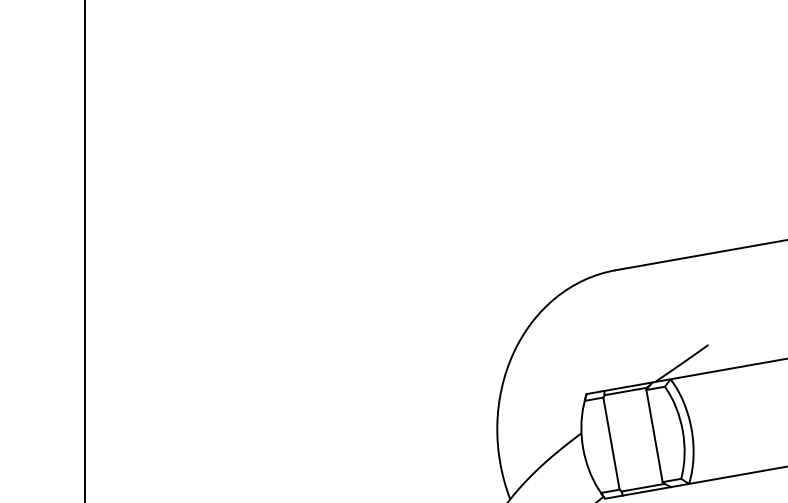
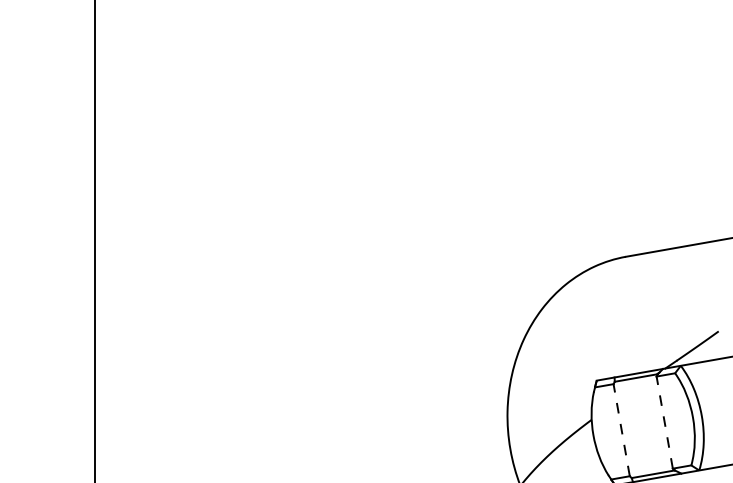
line: (654, 436) -> (664, 423), solid -> dashed
line: (611, 443) -> (621, 430), solid -> dashed

